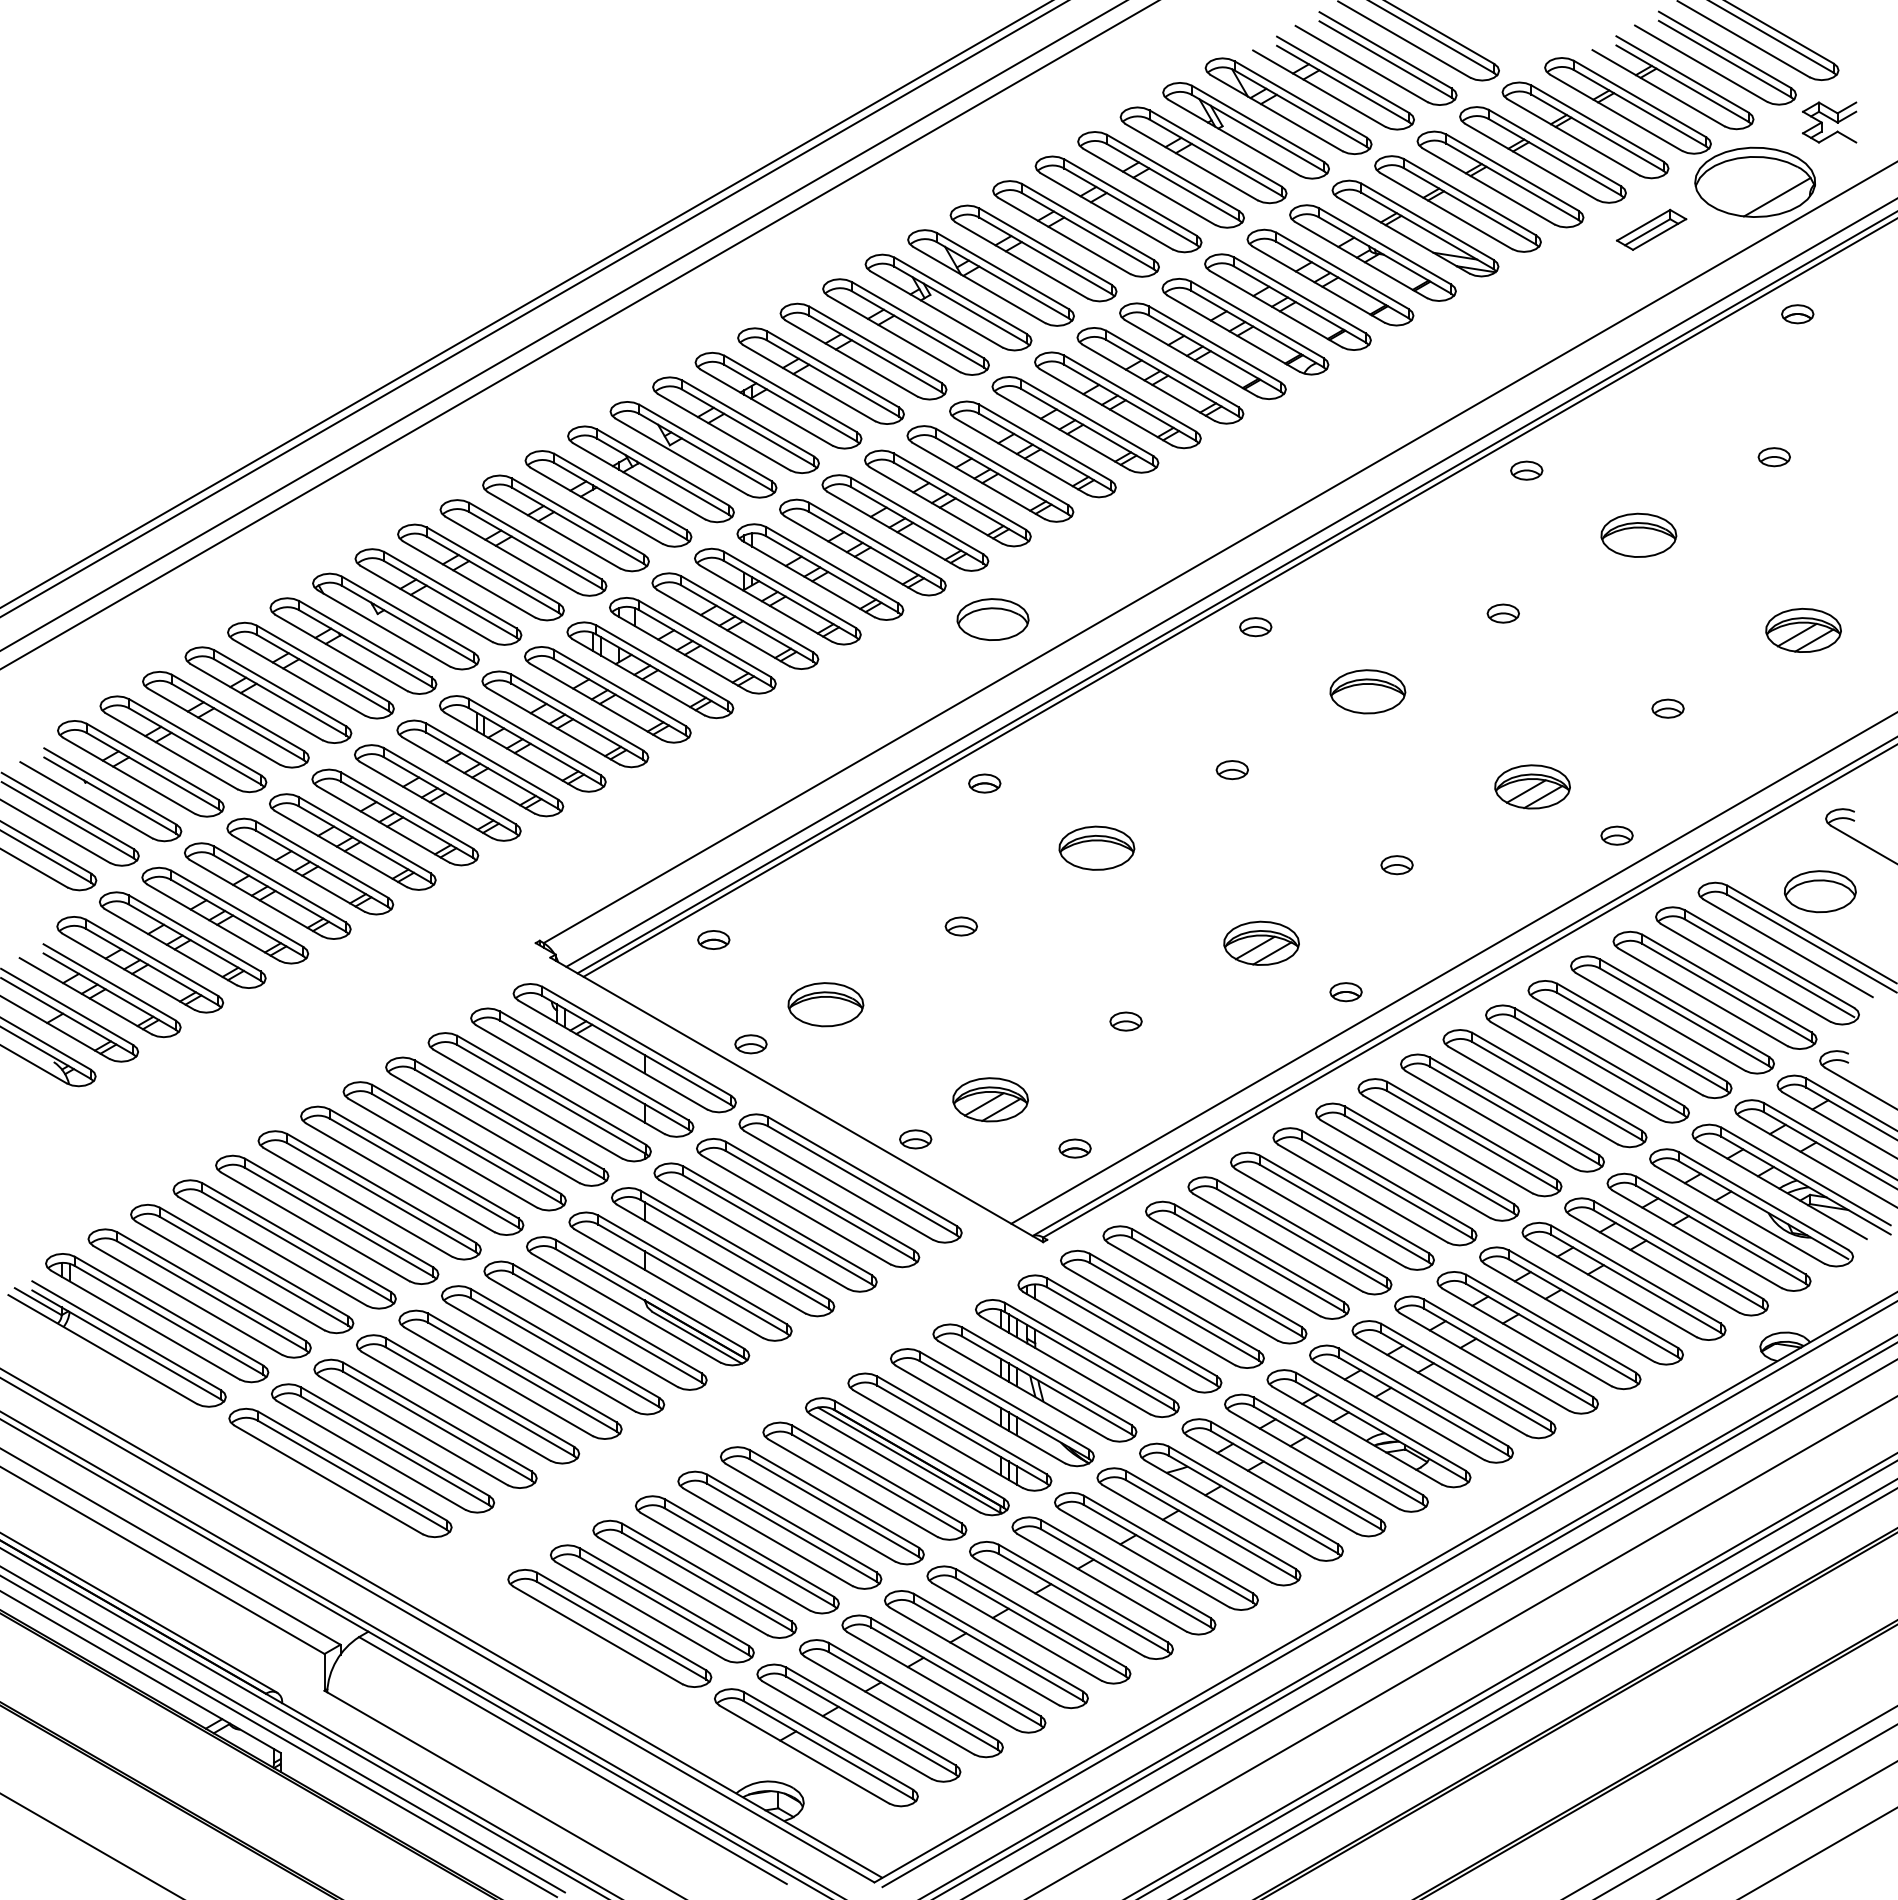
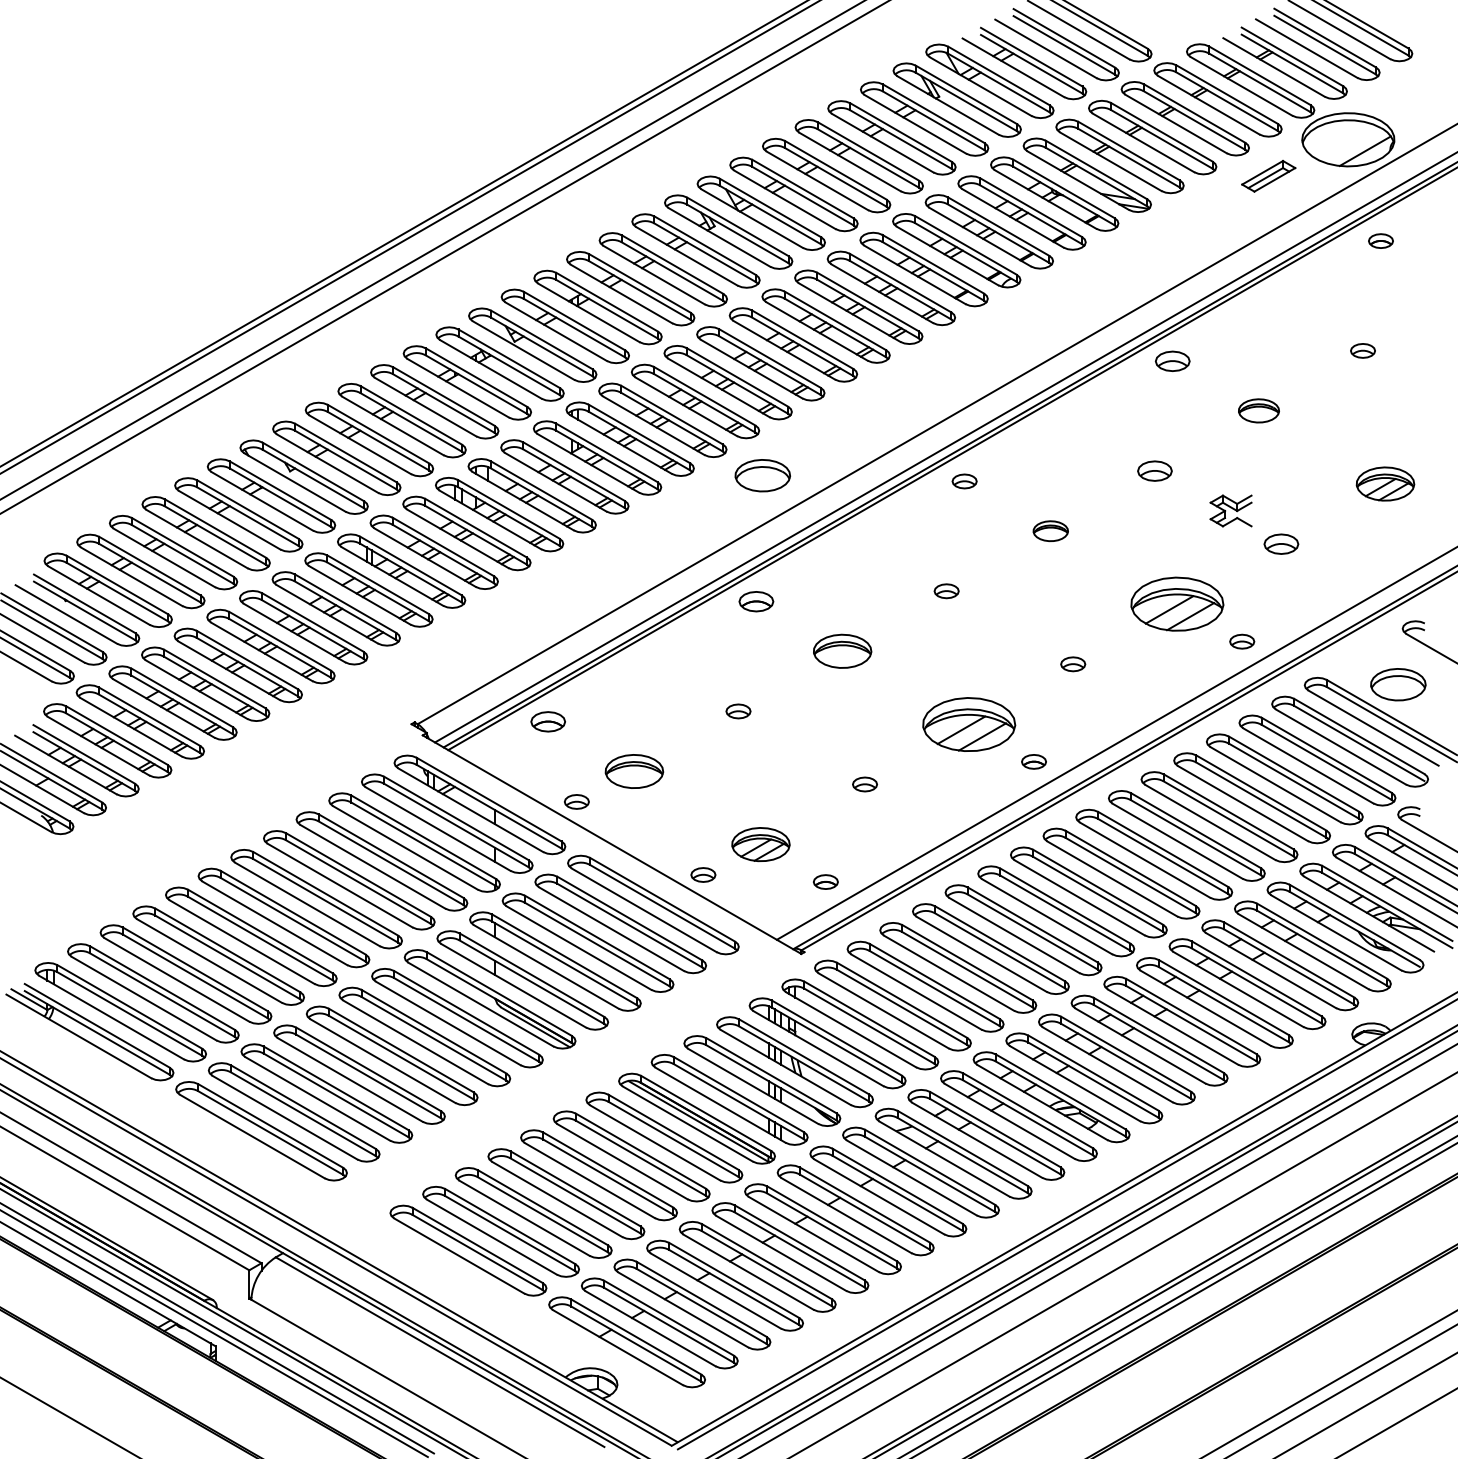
part: (1829, 122) -> (1231, 510), moved
part: (1526, 470) -> (1172, 361), size x1.4
part: (1638, 534) -> (1258, 410), size x0.7
part: (1502, 613) -> (1154, 471), size x1.4
part: (1367, 691) -> (1050, 530), size x0.6
part: (1667, 708) -> (1280, 543), size x1.4
part: (984, 783) -> (756, 601), size x1.4
part: (1532, 786) -> (1177, 603), size x1.6
part: (713, 939) -> (548, 721), size x1.4
part: (1261, 942) -> (969, 723), size x1.6

